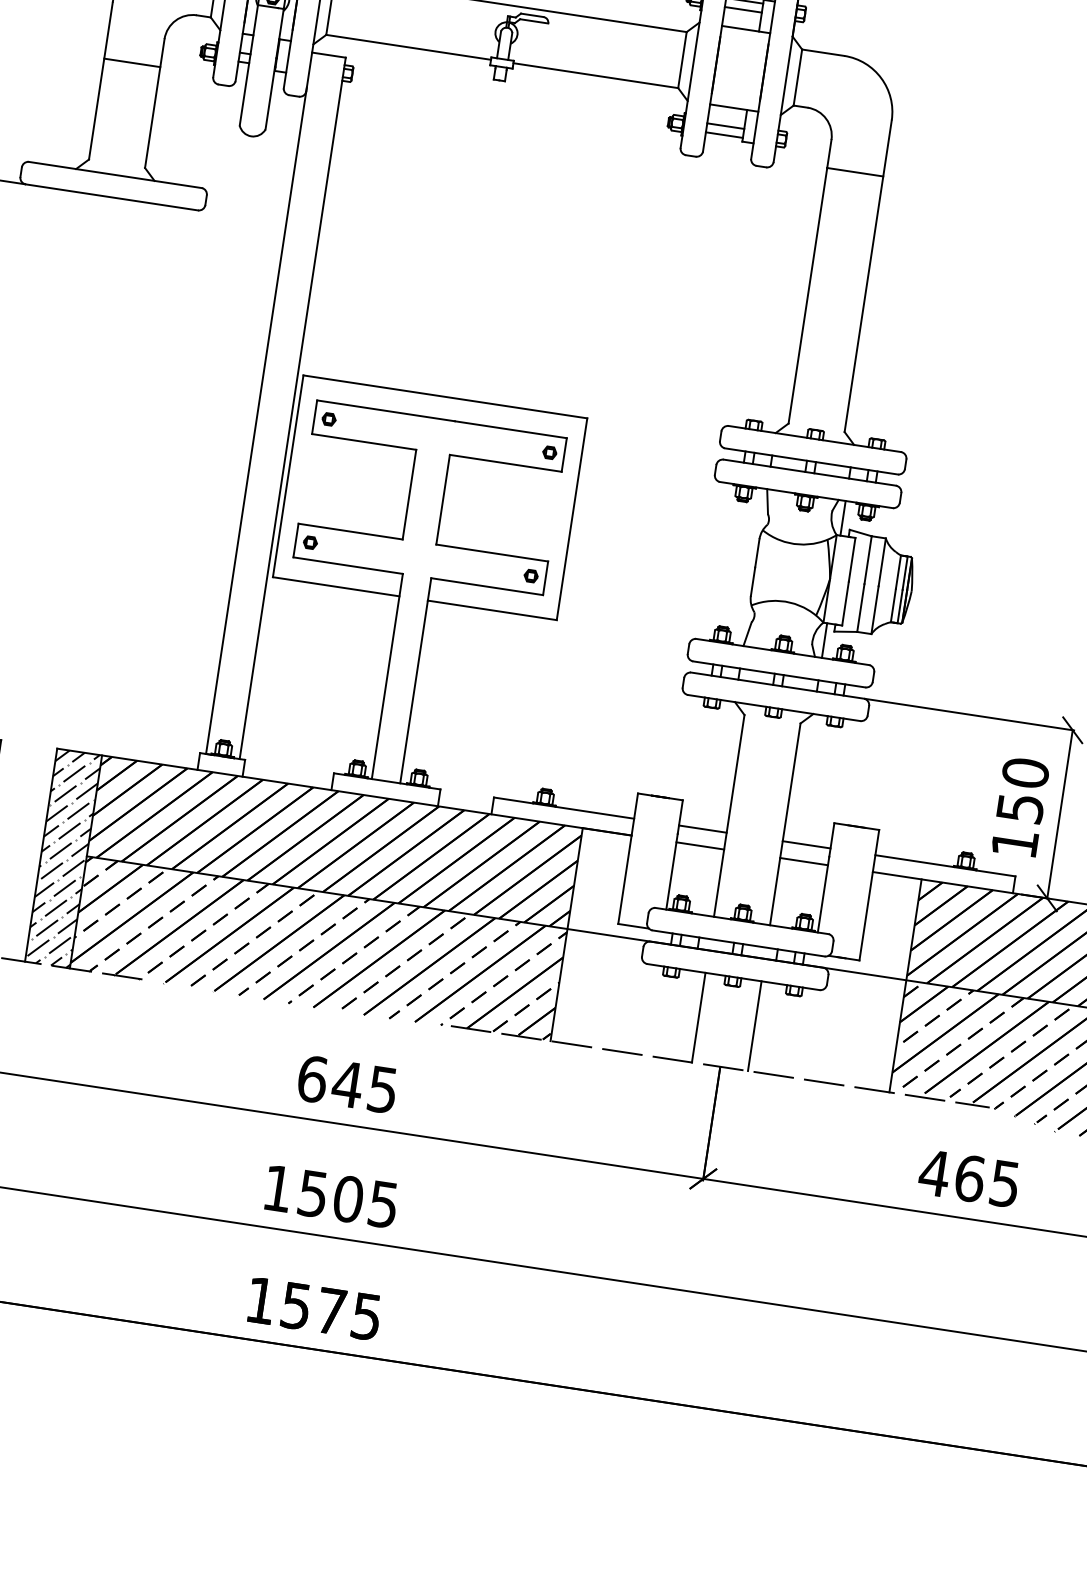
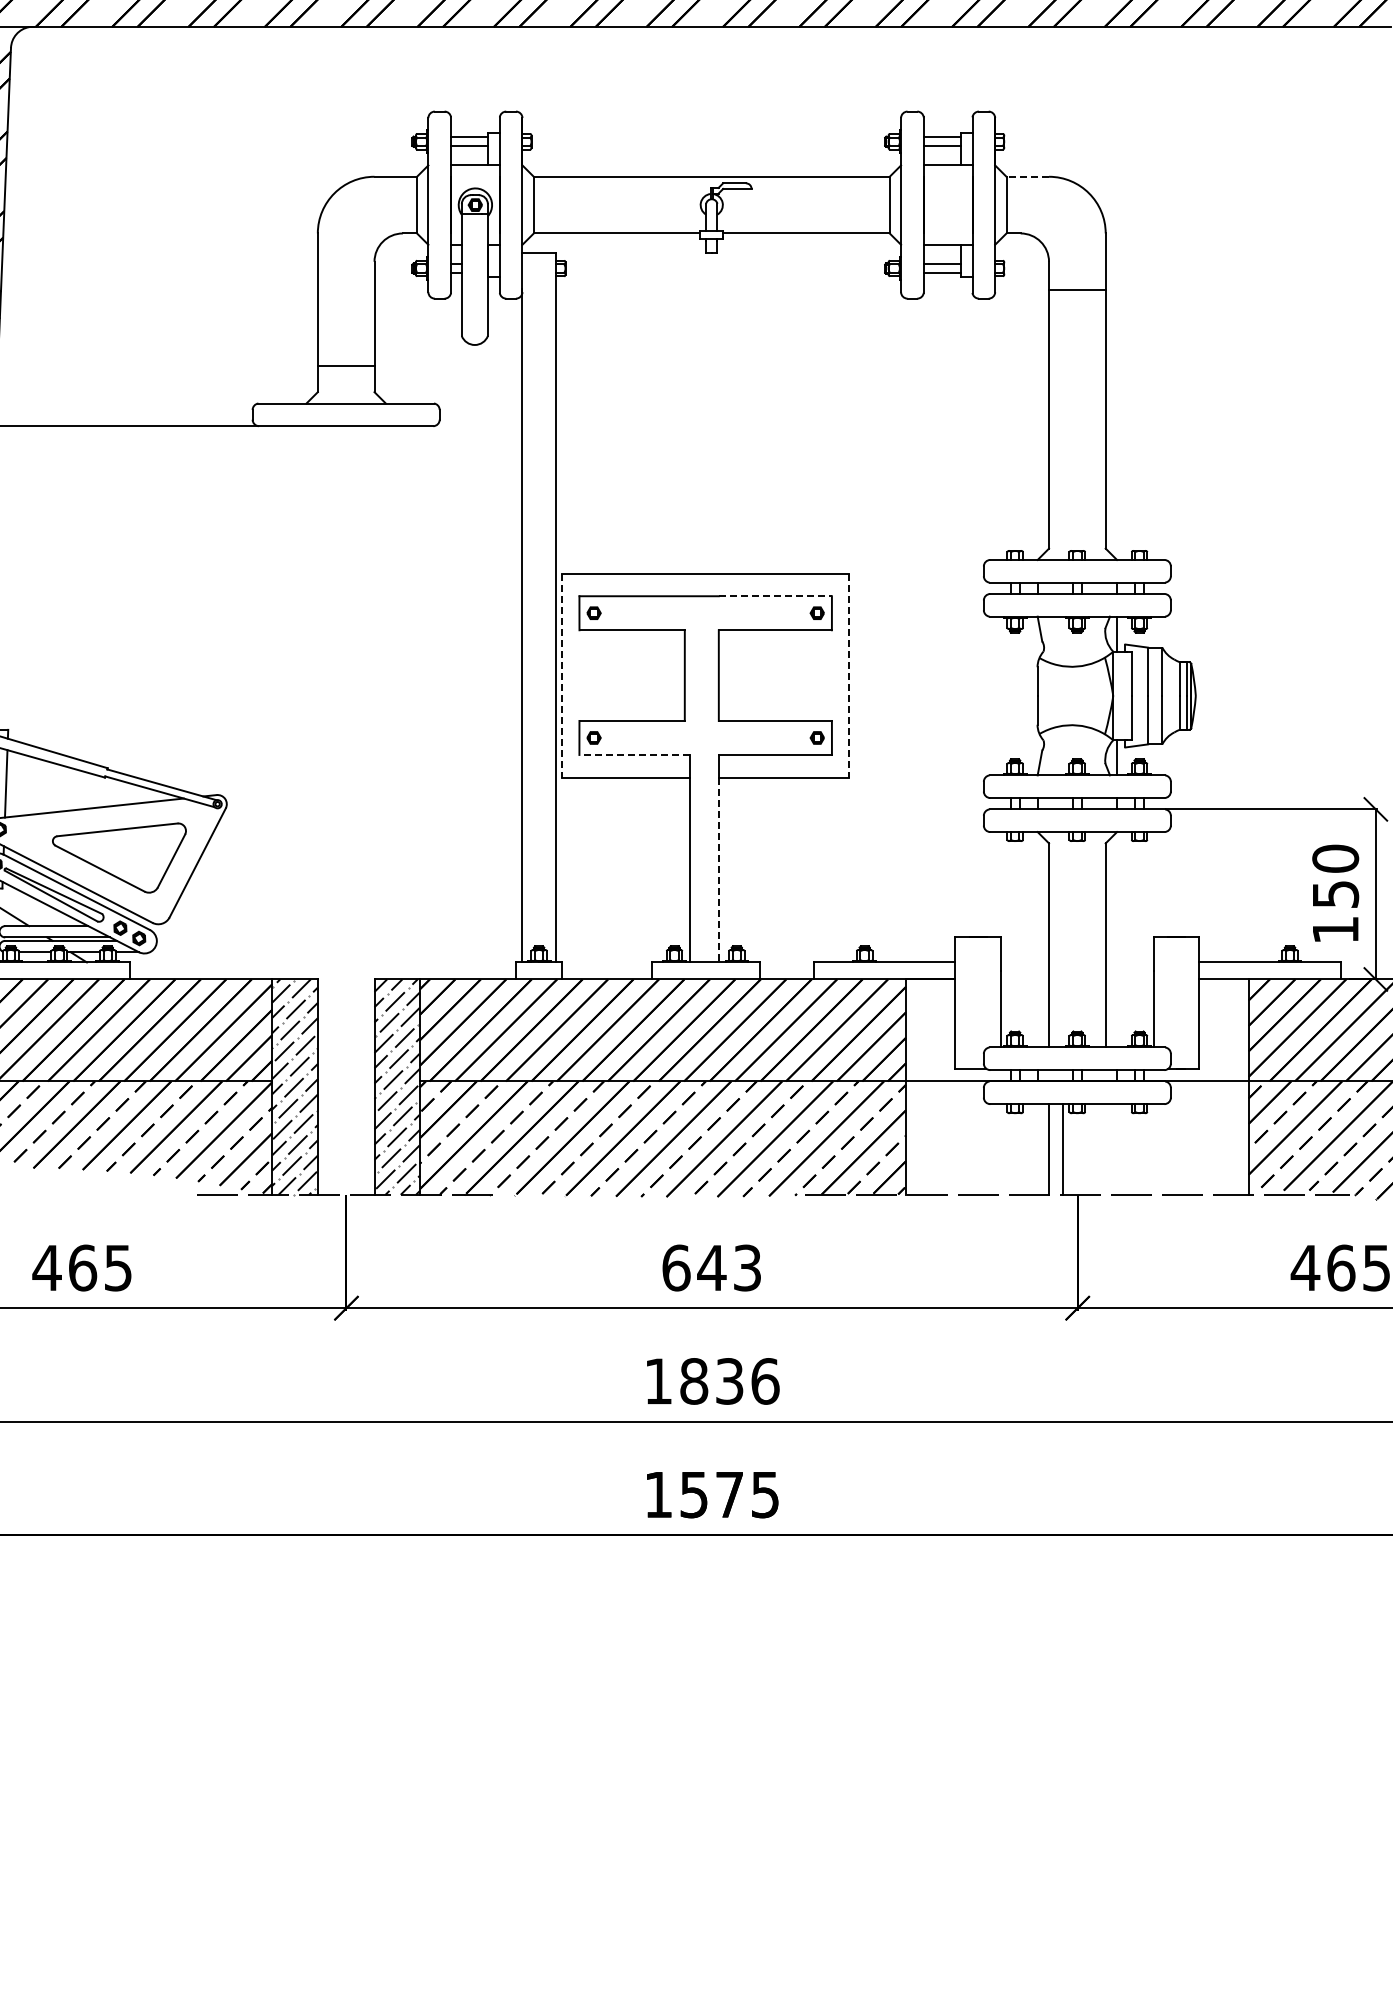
line: (822, 52) -> (1027, 176), solid -> dashed
line: (131, 63) -> (345, 366), moved
line: (510, 429) -> (775, 596), solid -> dashed
line: (288, 477) -> (562, 676), solid -> dashed
line: (572, 520) -> (849, 676), solid -> dashed
line: (347, 565) -> (634, 754), solid -> dashed
line: (413, 692) -> (718, 870), solid -> dashed
line: (702, 829) -> (1024, 962), removed
line: (806, 844) -> (1129, 962), removed
line: (699, 845) -> (1024, 979), removed
line: (803, 861) -> (1129, 979), removed
line: (754, 1026) -> (1062, 1149), moved
text: (382, 1089) -> (747, 1267), 645 -> 643
text: (348, 1199) -> (729, 1381), 1505 -> 1836

